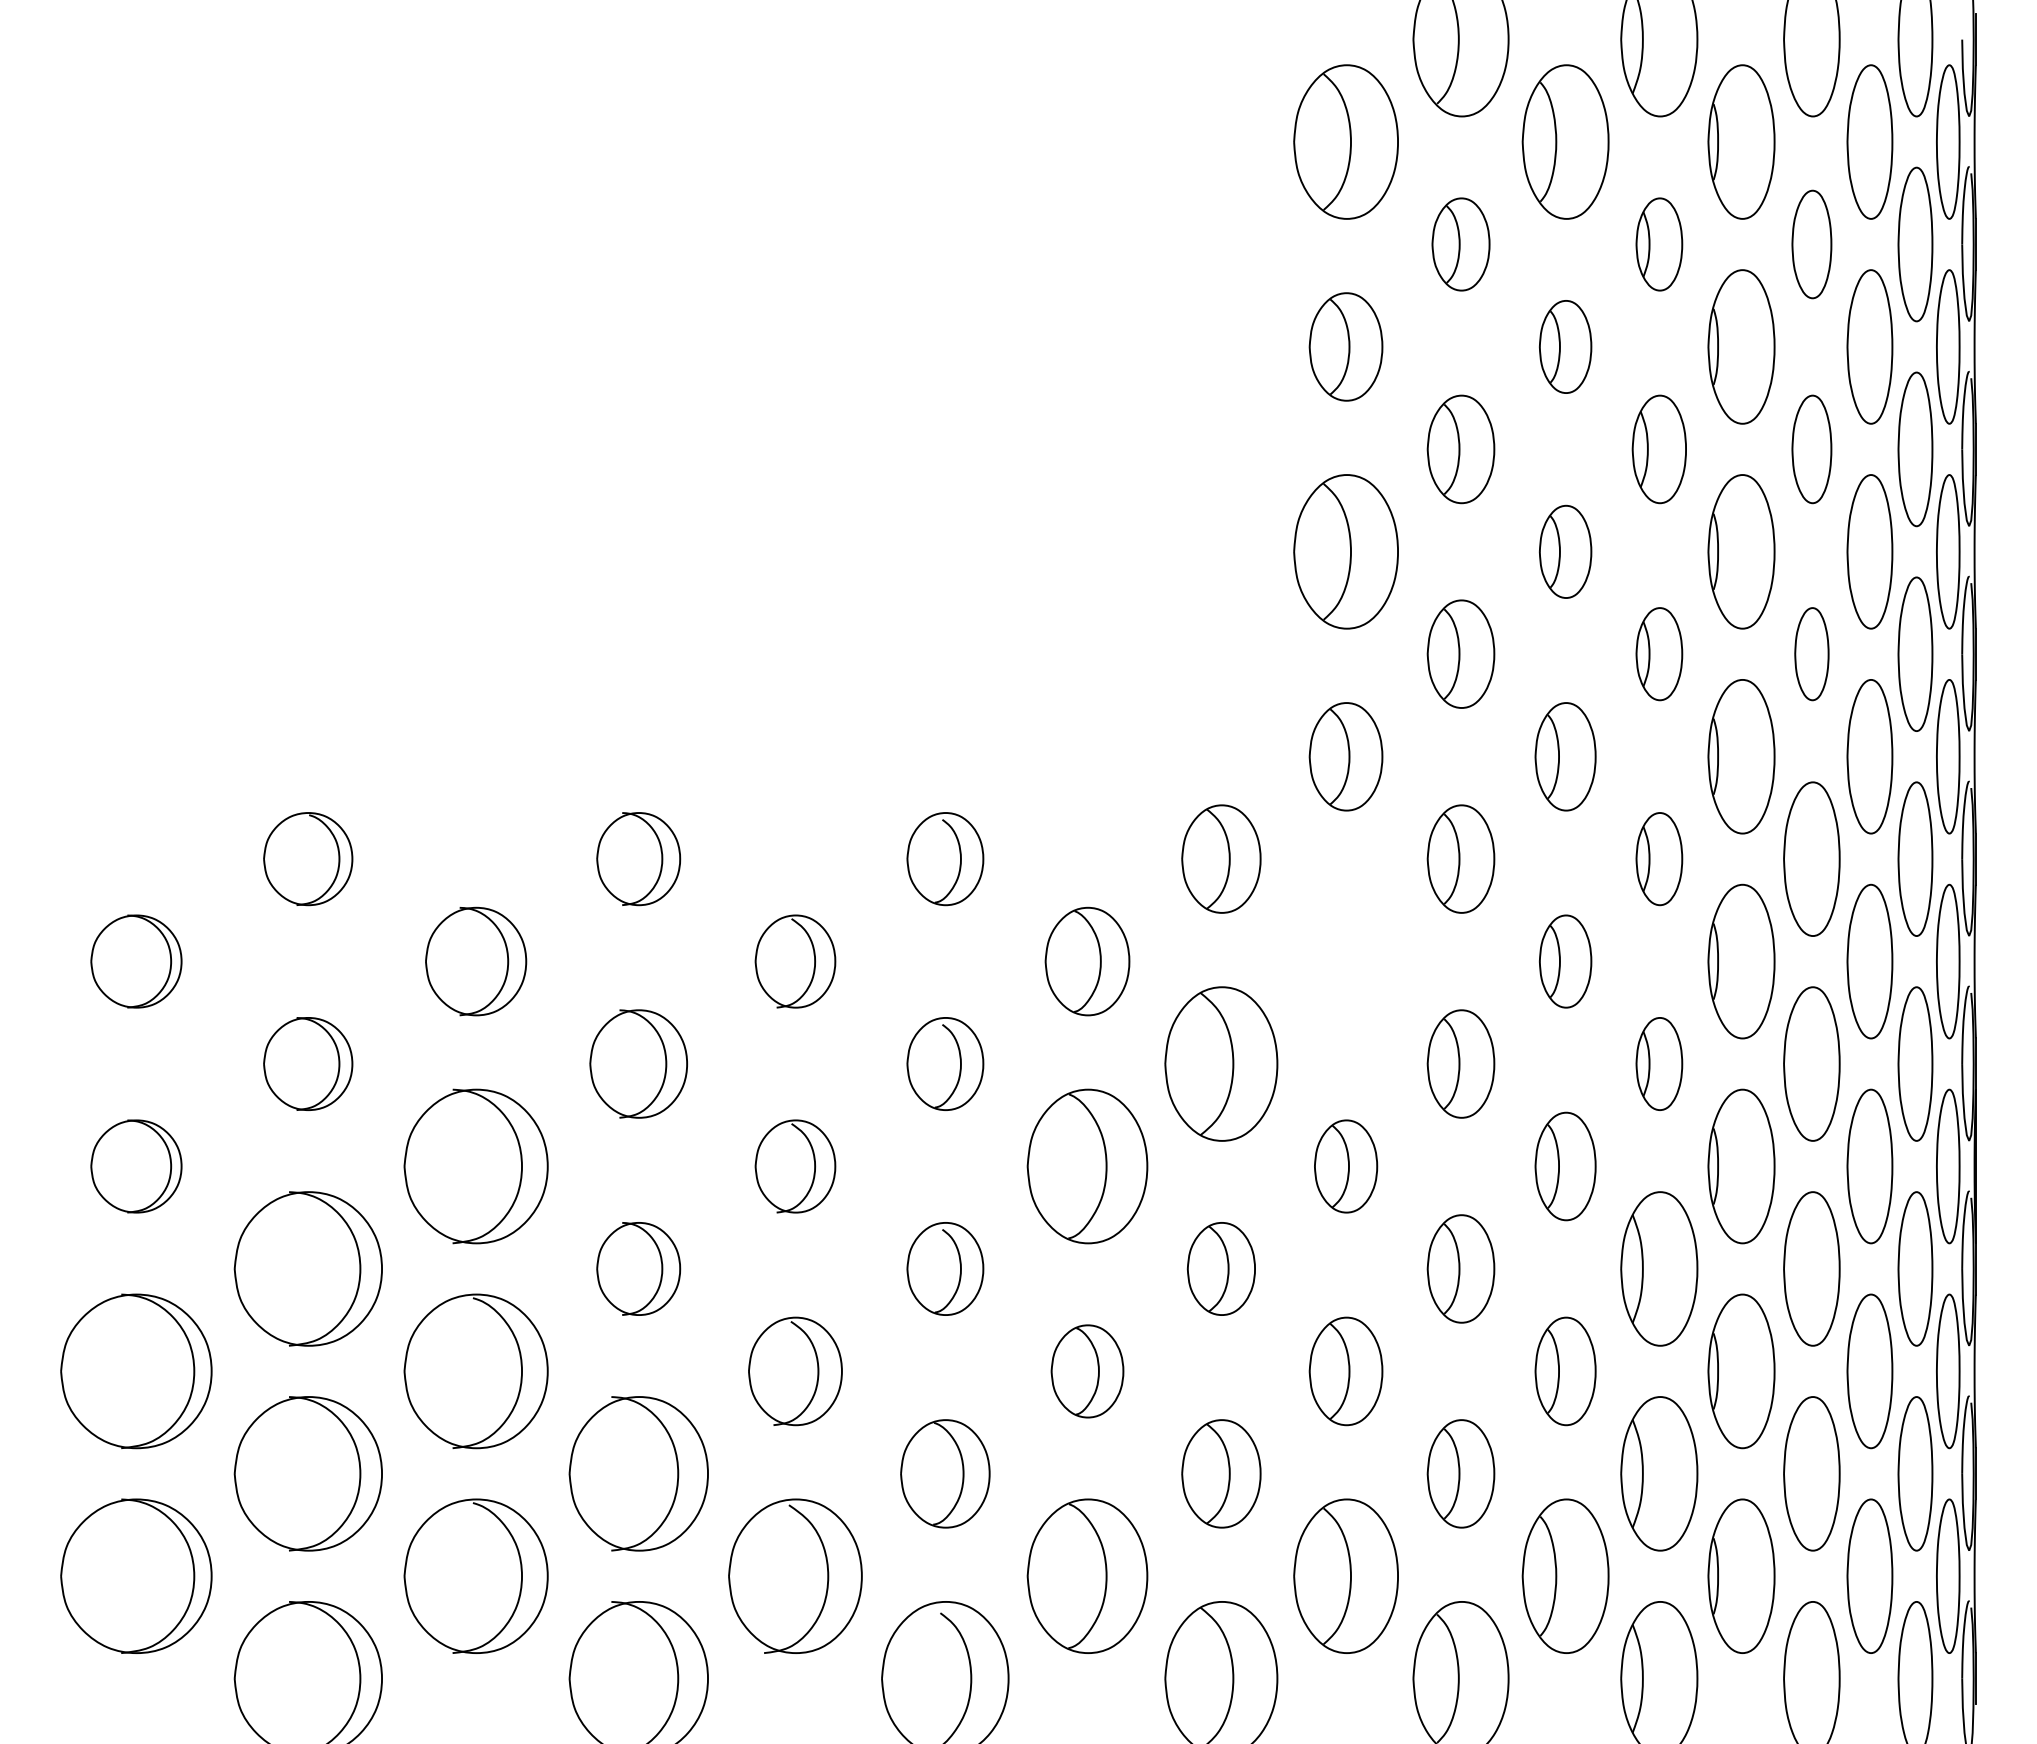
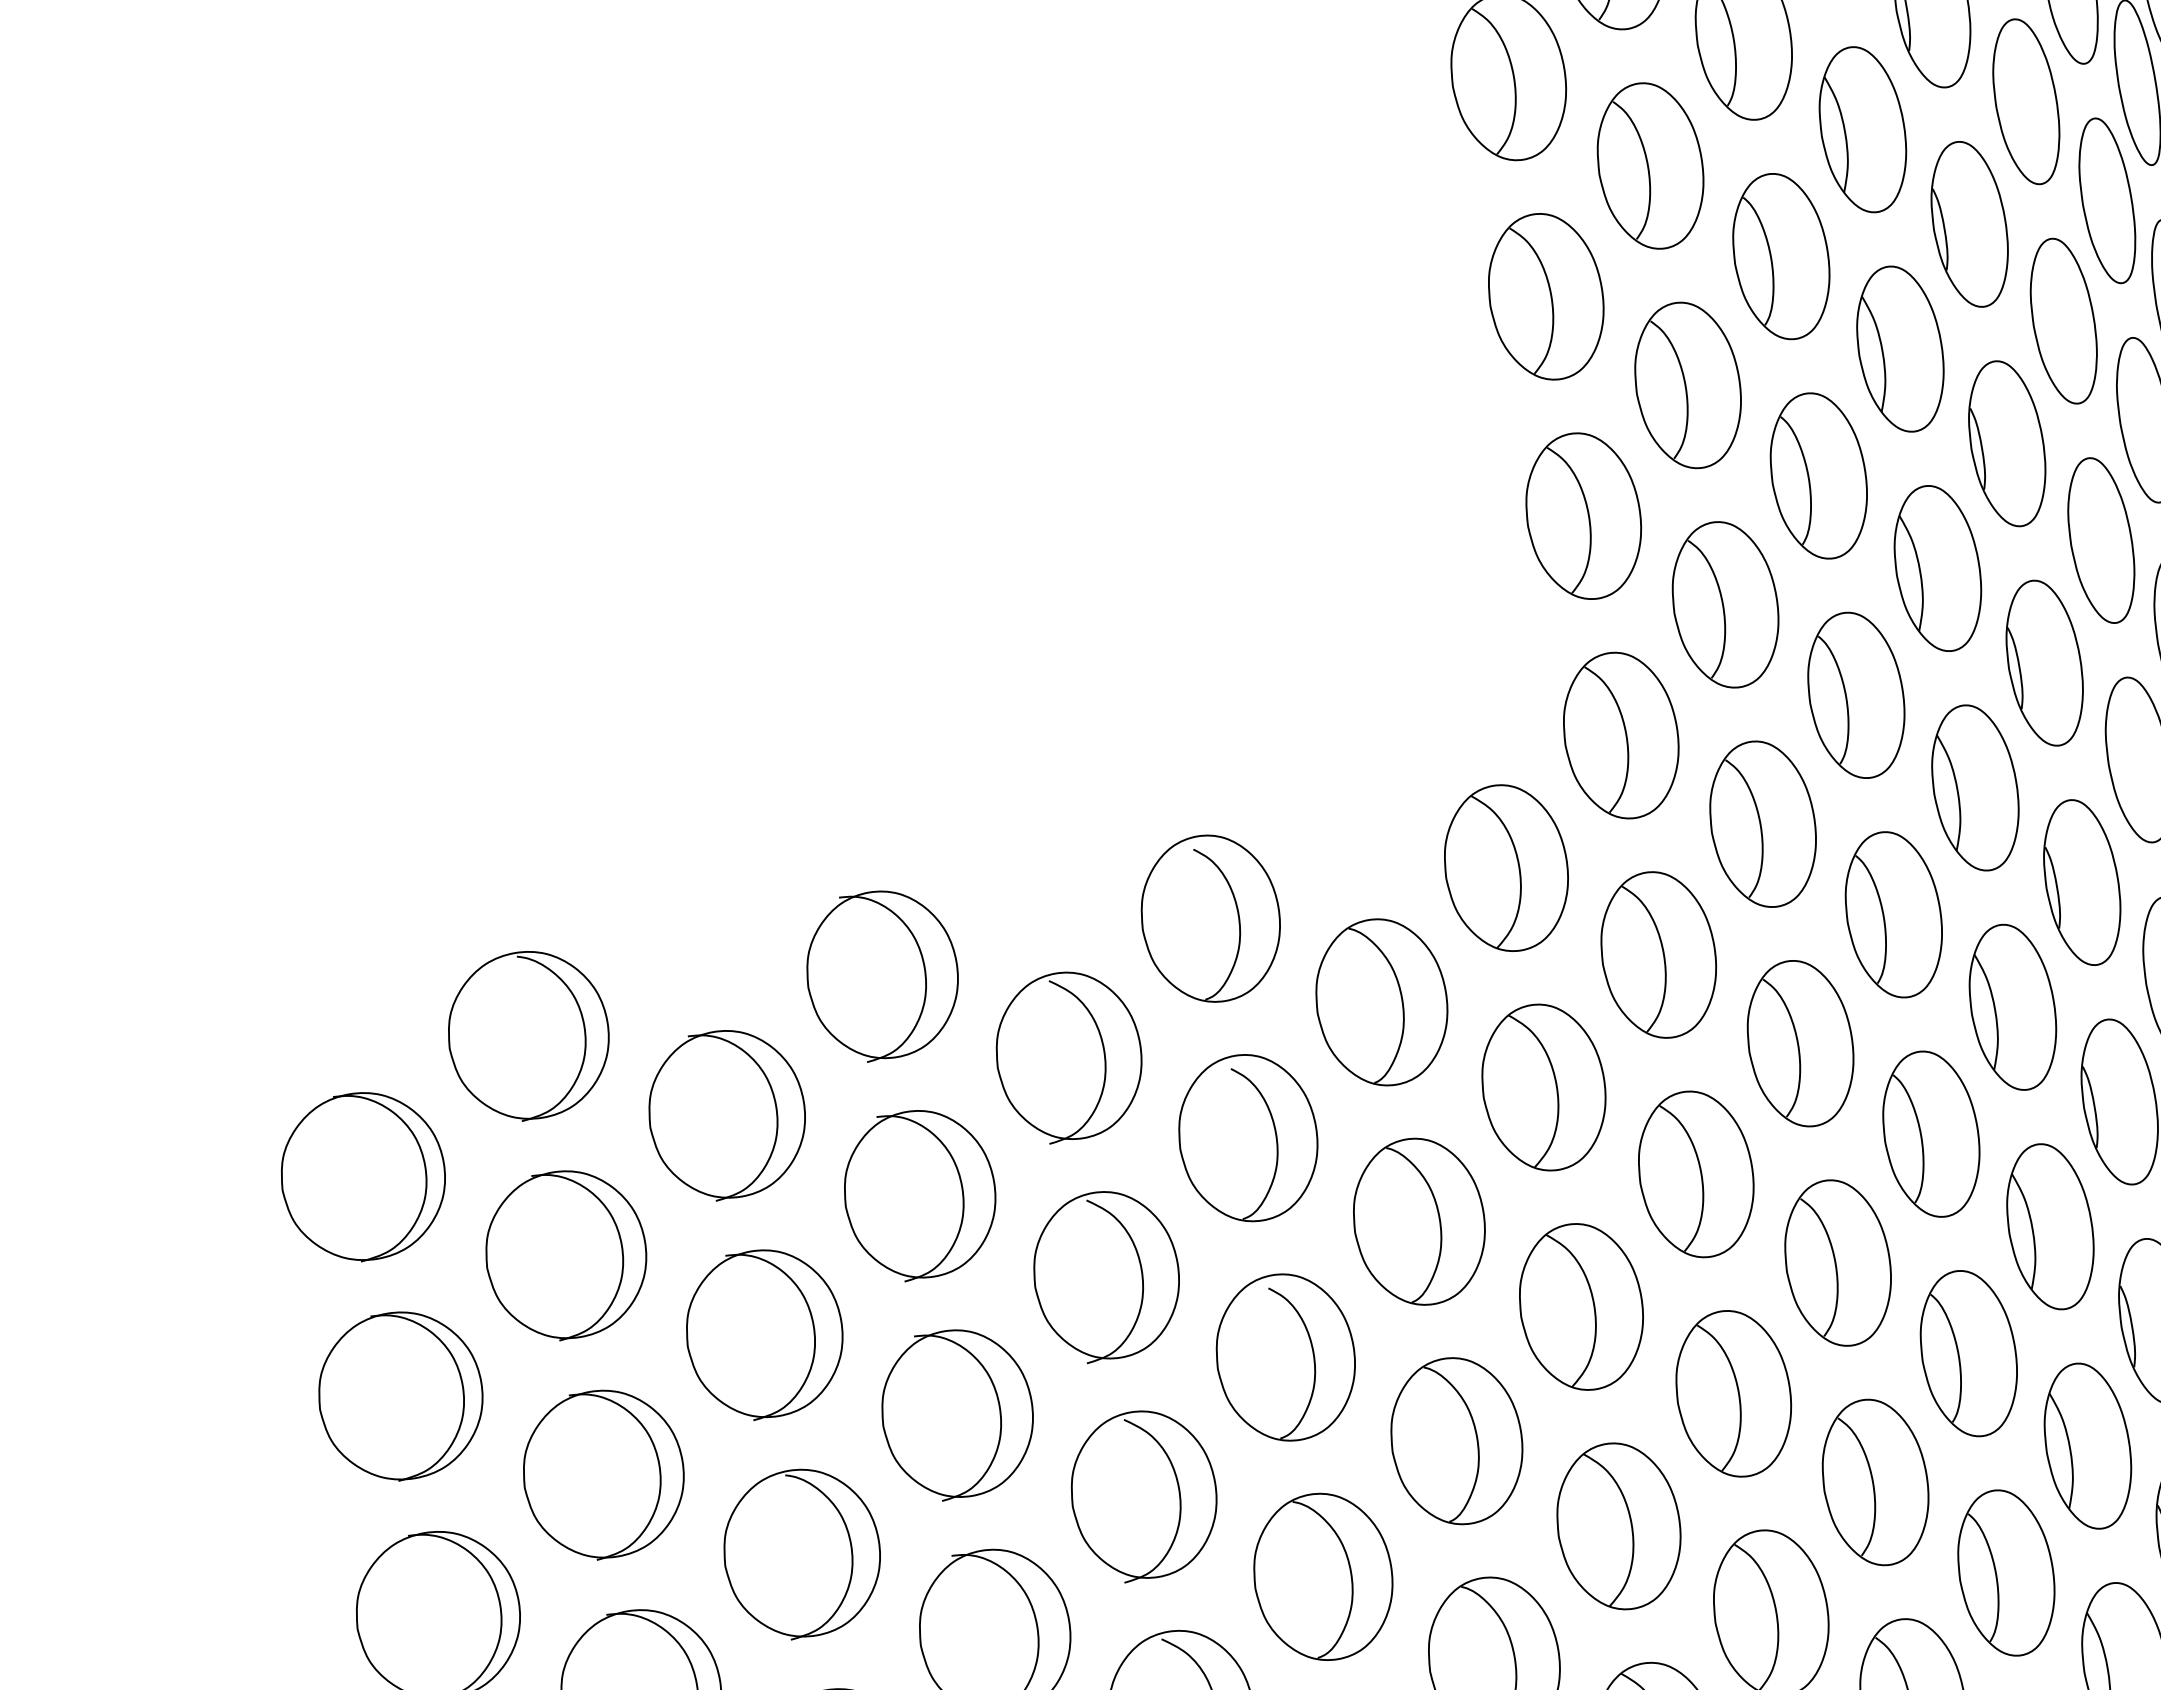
part: (1460, 244) -> (1649, 166), size x1.67
part: (1659, 244) -> (1862, 129), size x1.67
part: (1811, 244) -> (2025, 102), size x1.43
part: (1345, 346) -> (1545, 296), size x1.43
part: (1565, 346) -> (1780, 256), size x1.67
part: (1460, 449) -> (1687, 385), size x1.43
part: (1659, 449) -> (1900, 349), size x1.43
part: (1811, 449) -> (2063, 321), size x1.43
part: (1565, 551) -> (1818, 475), size x1.67
part: (1460, 653) -> (1724, 604), size x1.43
part: (1659, 653) -> (1937, 567), size x1.67
part: (1811, 653) -> (2100, 540), size x1.67
part: (1345, 756) -> (1620, 735), size x1.43
part: (1565, 756) -> (1856, 695), size x1.43
part: (307, 858) -> (527, 1034), size x1.67
part: (638, 858) -> (882, 974), size x1.67
part: (945, 858) -> (1210, 918), size x1.67
part: (1221, 858) -> (1506, 867), size x1.43
part: (1460, 858) -> (1762, 823), size x1.43
part: (1659, 858) -> (1975, 787), size x1.67
part: (136, 961) -> (363, 1176), size x1.67
part: (475, 961) -> (726, 1114), size x1.43
part: (795, 961) -> (1068, 1055), size x1.67
part: (1087, 961) -> (1381, 1002), size x1.43
part: (1345, 961) -> (1657, 955), added
part: (1565, 961) -> (1893, 914), size x1.67
part: (307, 1063) -> (565, 1254), size x1.67
part: (638, 1063) -> (919, 1193), size x1.43
part: (945, 1063) -> (1248, 1137), size x1.67
part: (1460, 1063) -> (1799, 1043), size x1.43
part: (1659, 1063) -> (2012, 1006), size x1.67
part: (136, 1166) -> (400, 1395), size x1.67
part: (795, 1166) -> (1106, 1275), size x1.67
part: (1345, 1166) -> (1695, 1174), size x1.67
part: (1565, 1166) -> (1931, 1134), size x1.43
part: (638, 1268) -> (957, 1413), size x1.67
part: (945, 1268) -> (1285, 1357), size x1.67
part: (1221, 1268) -> (1581, 1306), size x1.67
part: (1460, 1268) -> (1837, 1262), size x1.43
part: (795, 1371) -> (1144, 1494), size x1.43
part: (1087, 1371) -> (1456, 1441), size x1.67
part: (1345, 1371) -> (1733, 1394), size x1.43
part: (1565, 1371) -> (1968, 1353), size x1.43
part: (945, 1473) -> (1323, 1576), size x1.43
part: (1221, 1473) -> (1618, 1526), size x1.43
part: (1460, 1473) -> (1874, 1482), size x1.43

